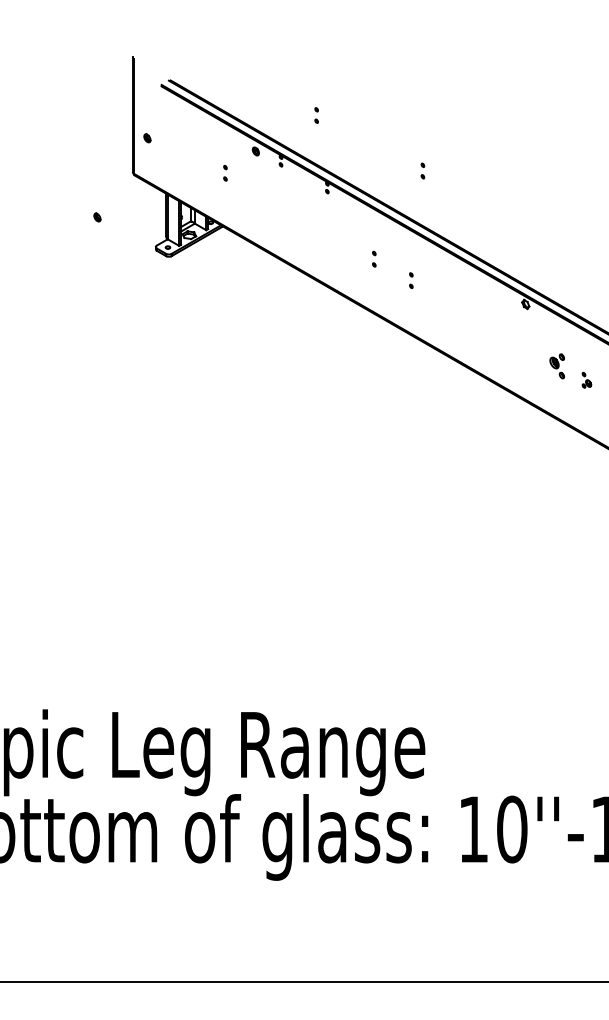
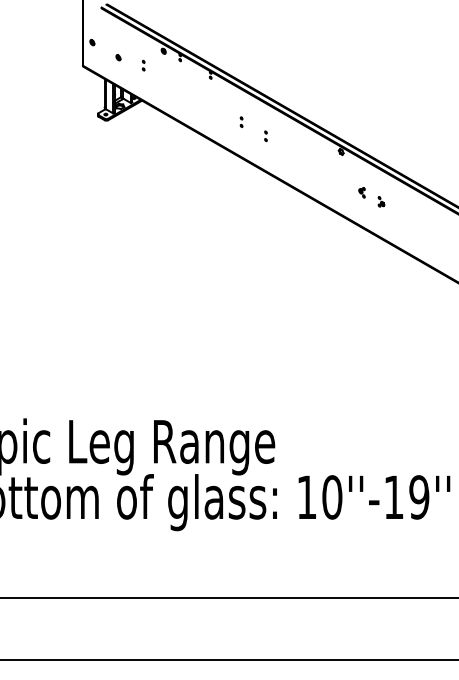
part: (316, 115) -> (203, 27), removed
part: (422, 169) -> (273, 63), removed
part: (97, 217) -> (118, 57), moved
part: (556, 366) -> (361, 192), size x0.62

